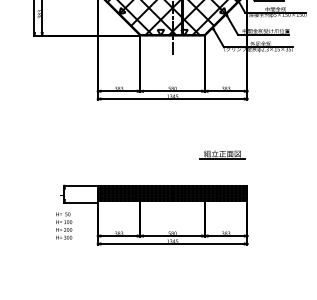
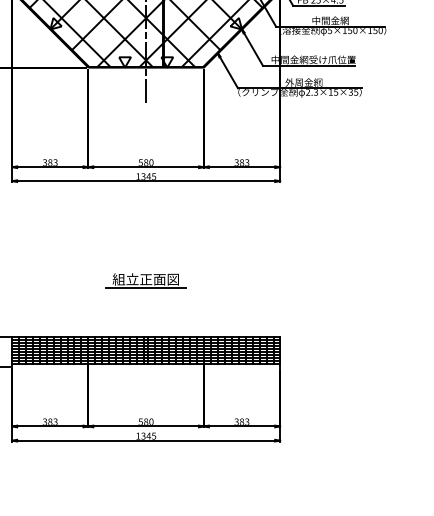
part: (222, 154) -> (145, 280), moved

